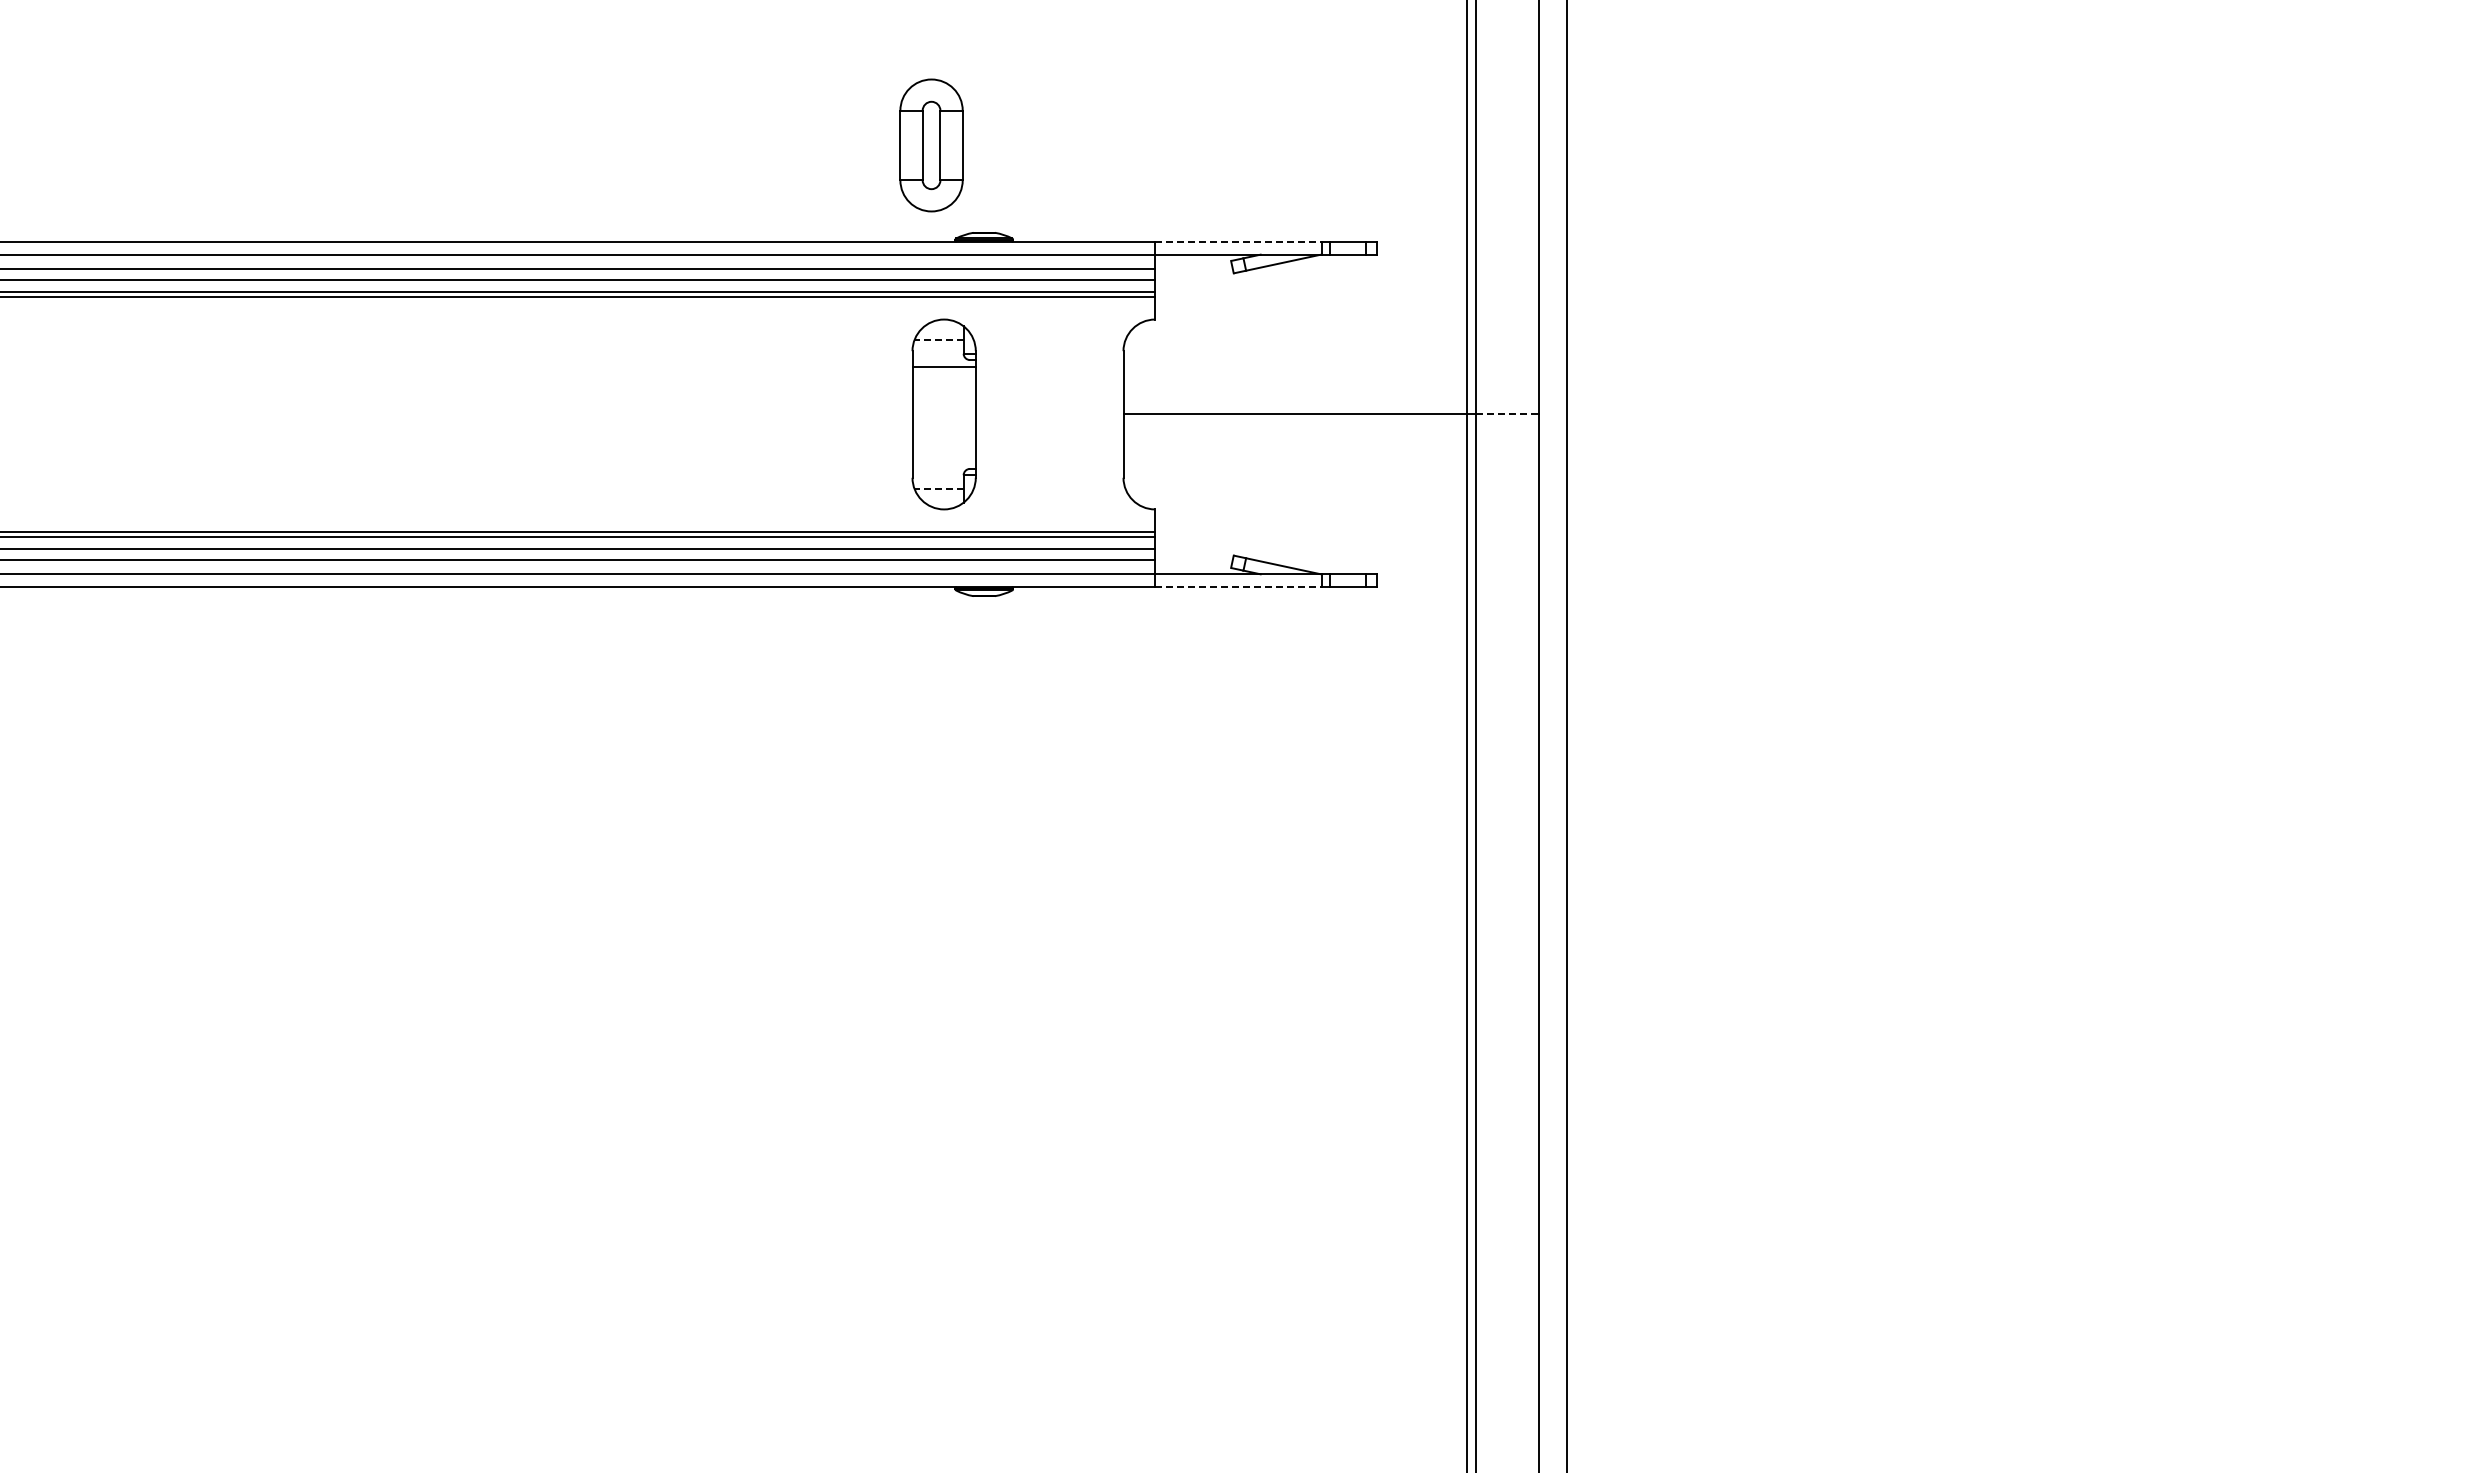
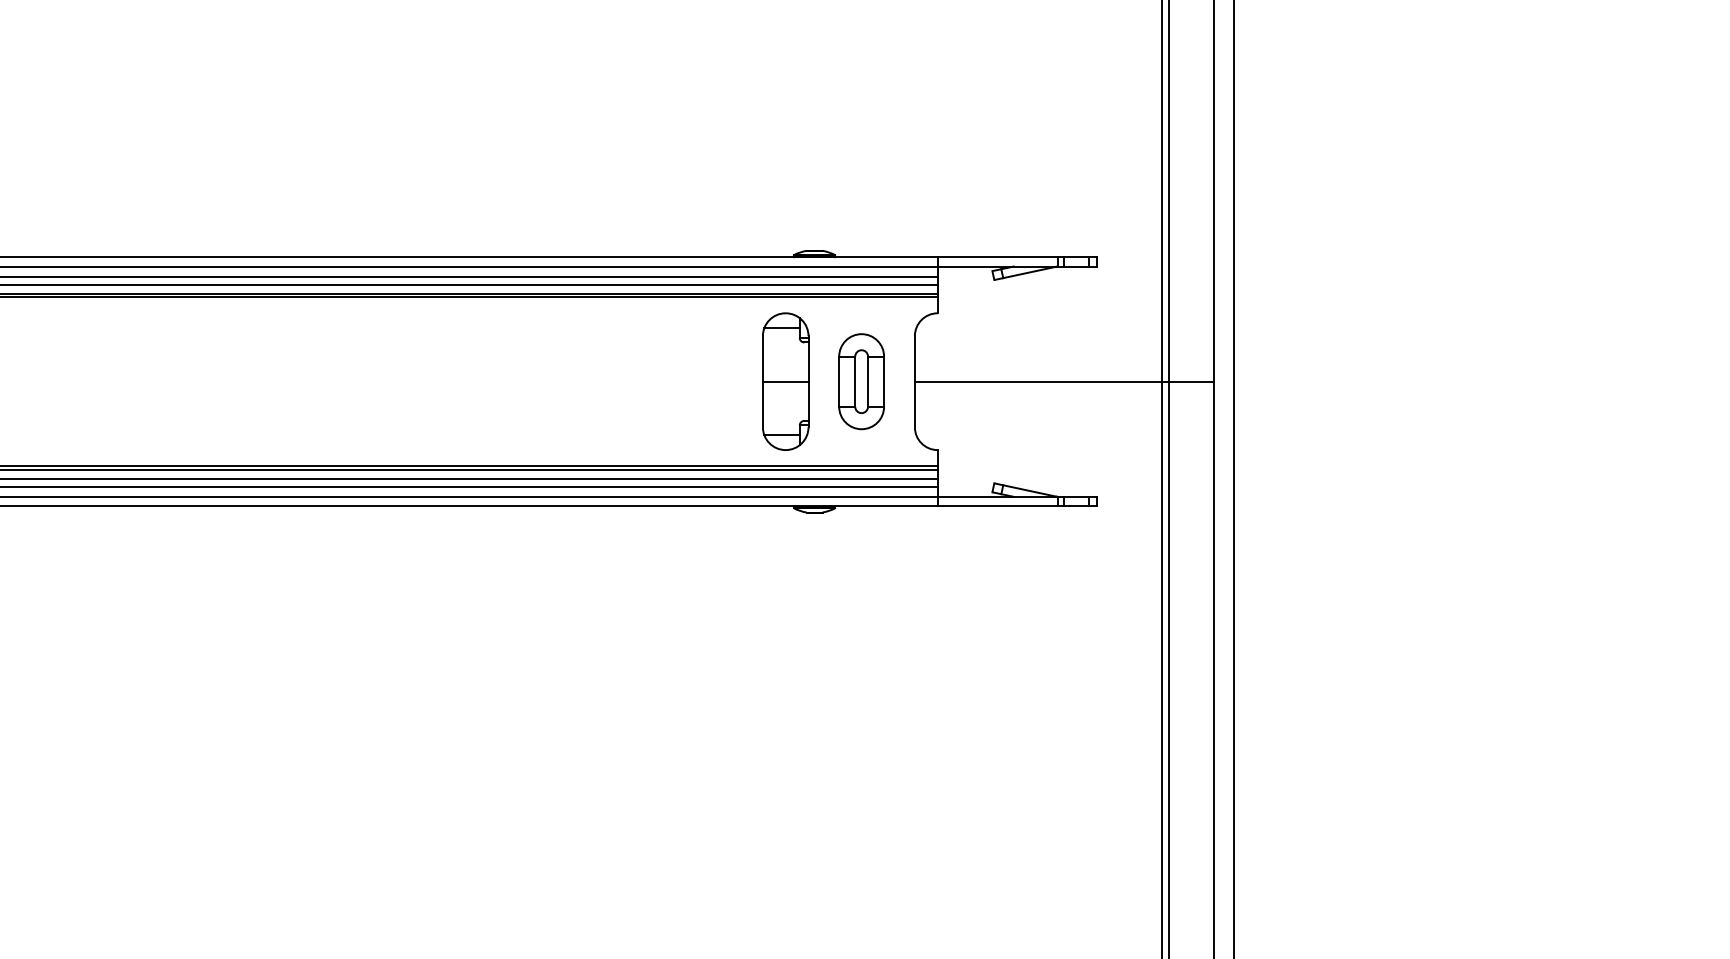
part: (931, 145) -> (861, 381), moved
line: (1238, 242) -> (997, 257), dashed -> solid
line: (939, 340) -> (782, 328), dashed -> solid
line: (943, 367) -> (785, 381), moved
line: (1508, 414) -> (1192, 381), dashed -> solid
line: (939, 488) -> (782, 435), dashed -> solid
line: (1238, 586) -> (997, 505), dashed -> solid

